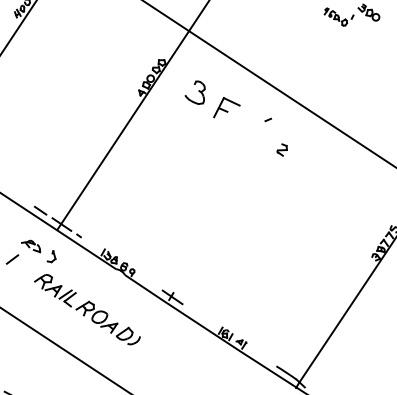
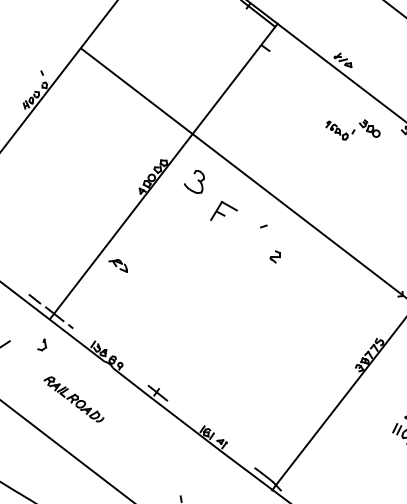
part: (195, 92) -> (194, 181), moved
part: (30, 246) -> (117, 265), moved
part: (87, 309) -> (73, 399), size x0.6

